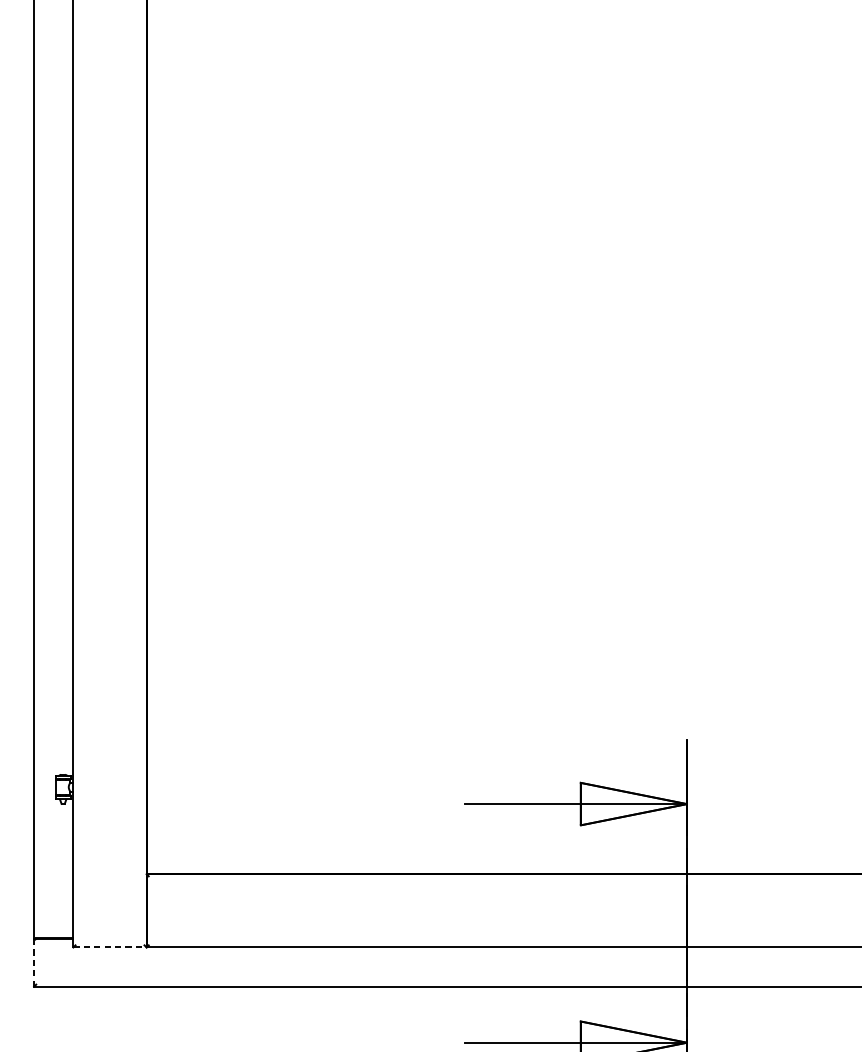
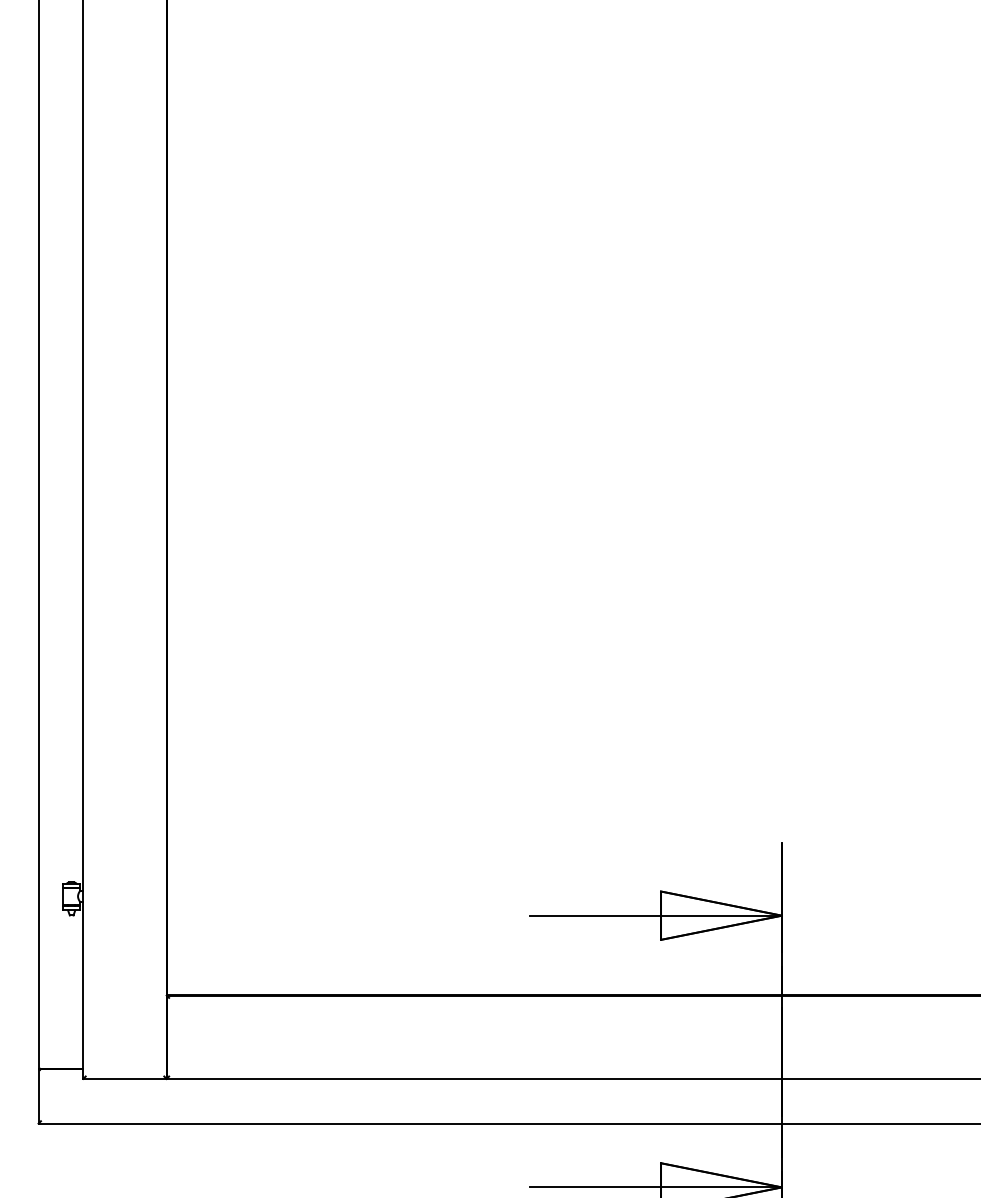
line: (110, 947) -> (125, 1078), dashed -> solid
line: (34, 962) -> (38, 1095), dashed -> solid

